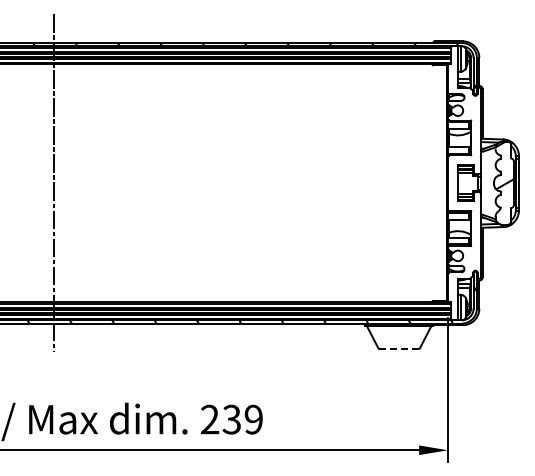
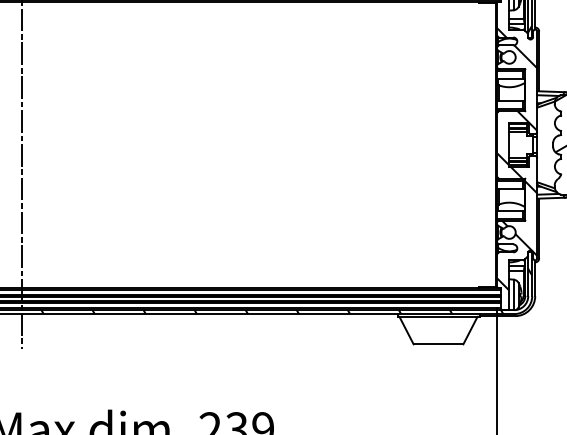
hatch: (463, 195) -> (516, 159), added
line: (399, 348) -> (438, 344), dashed -> solid

